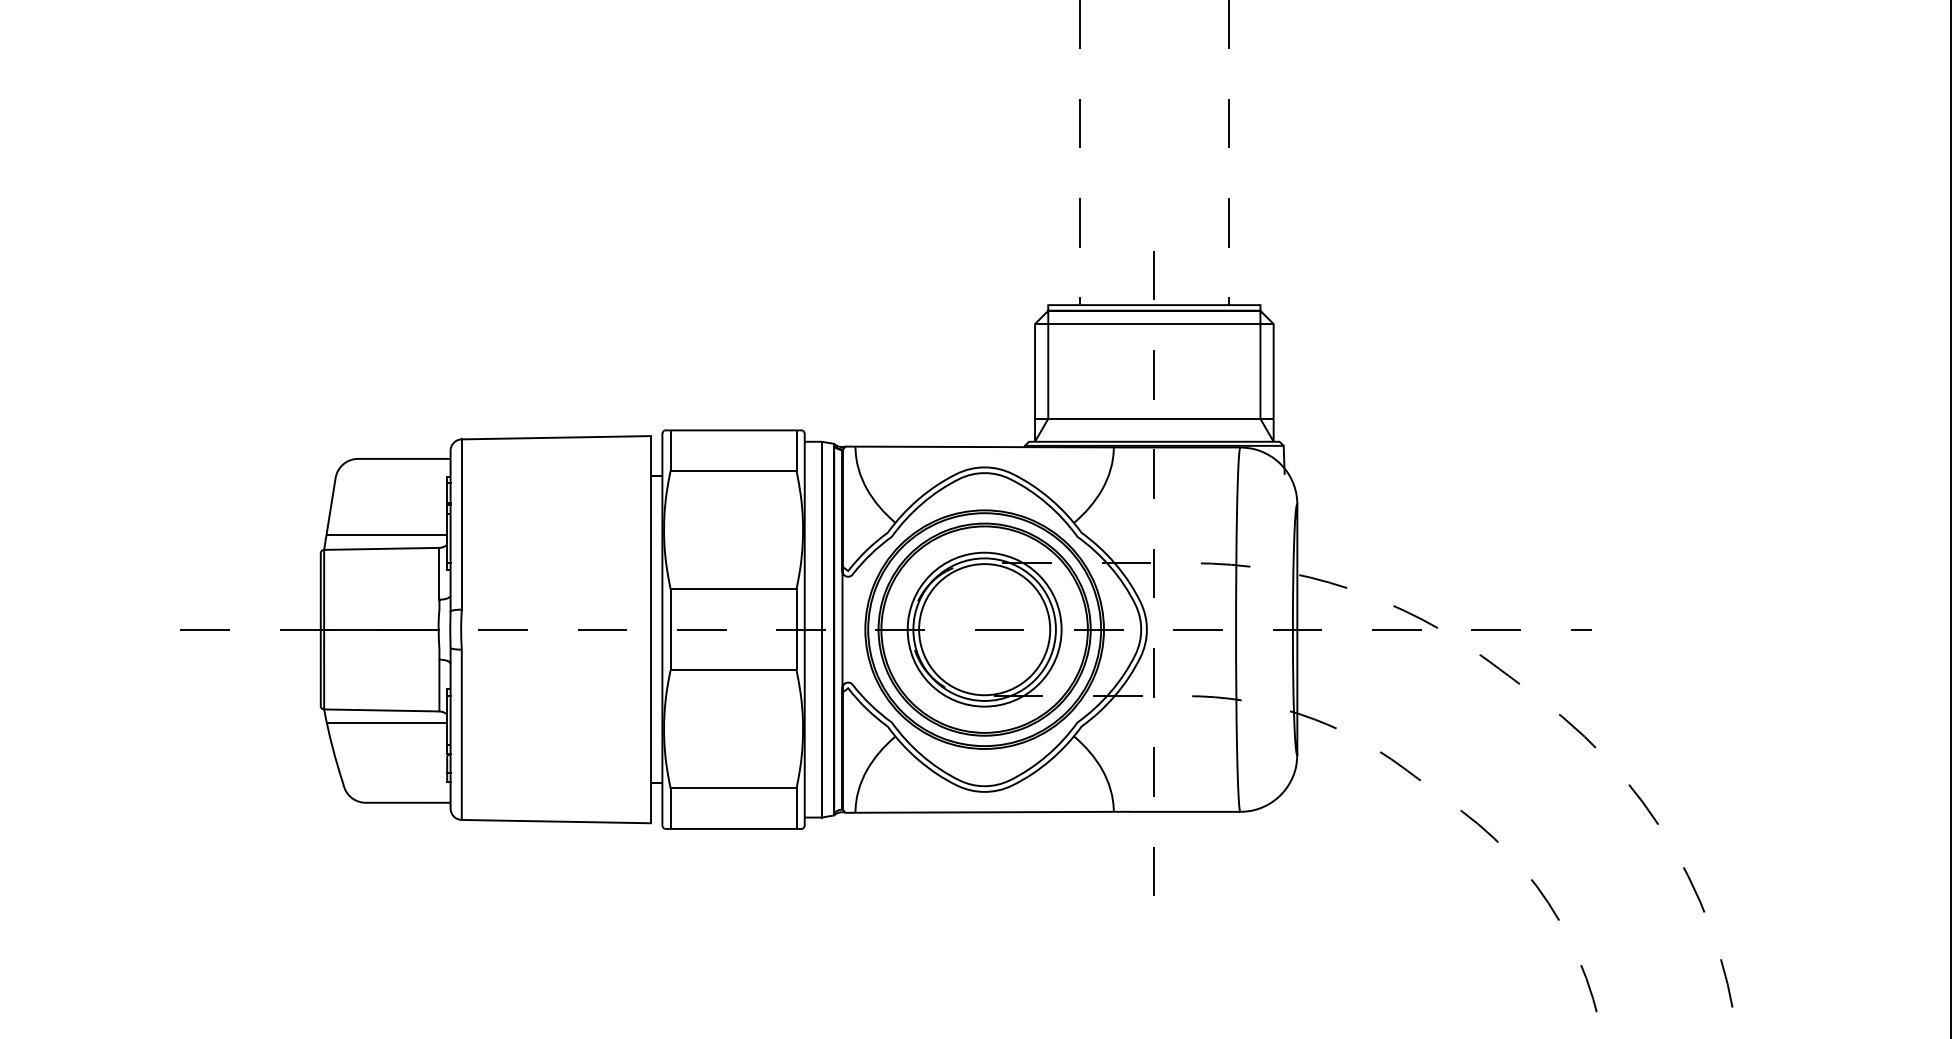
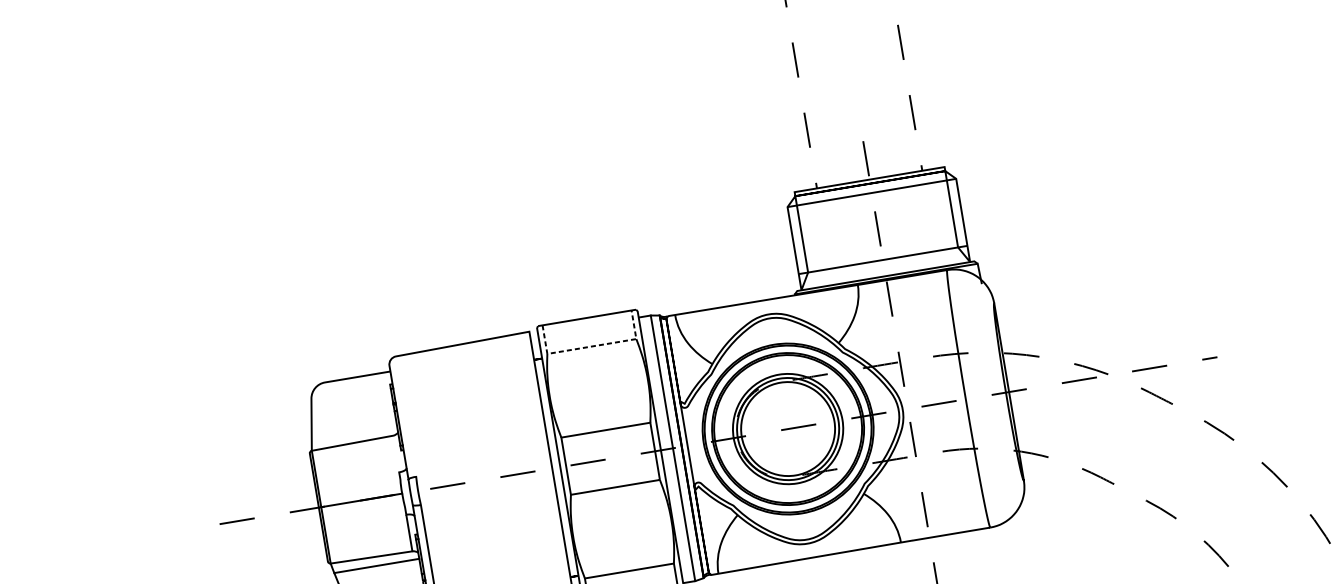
line: (733, 470) -> (591, 346), solid -> dashed
line: (461, 524) -> (405, 416), removed
line: (386, 534) -> (354, 432), removed
line: (439, 573) -> (396, 453), removed

